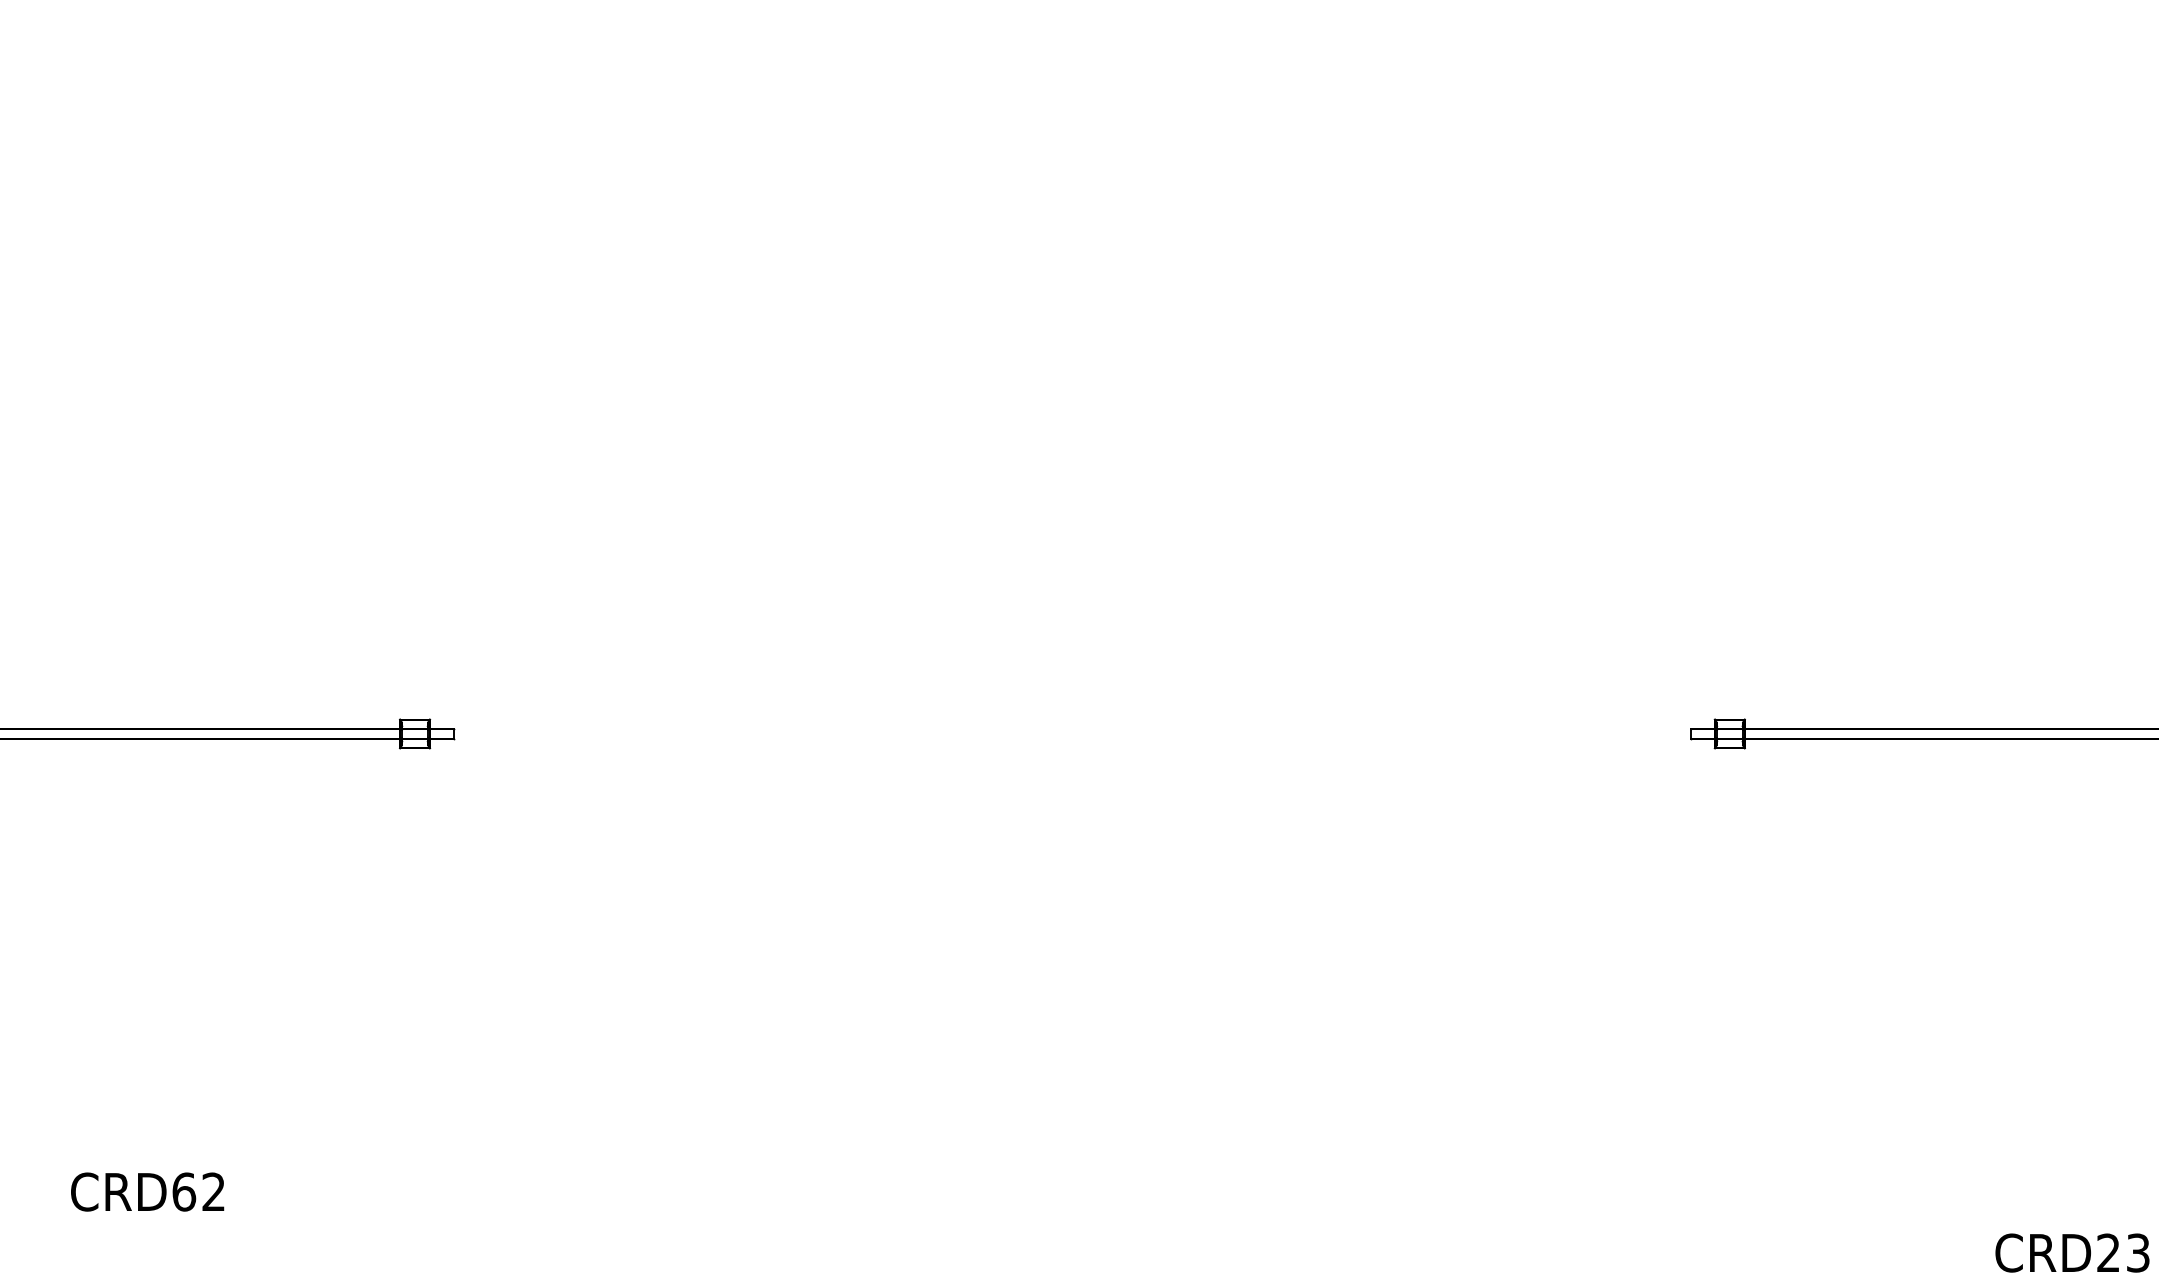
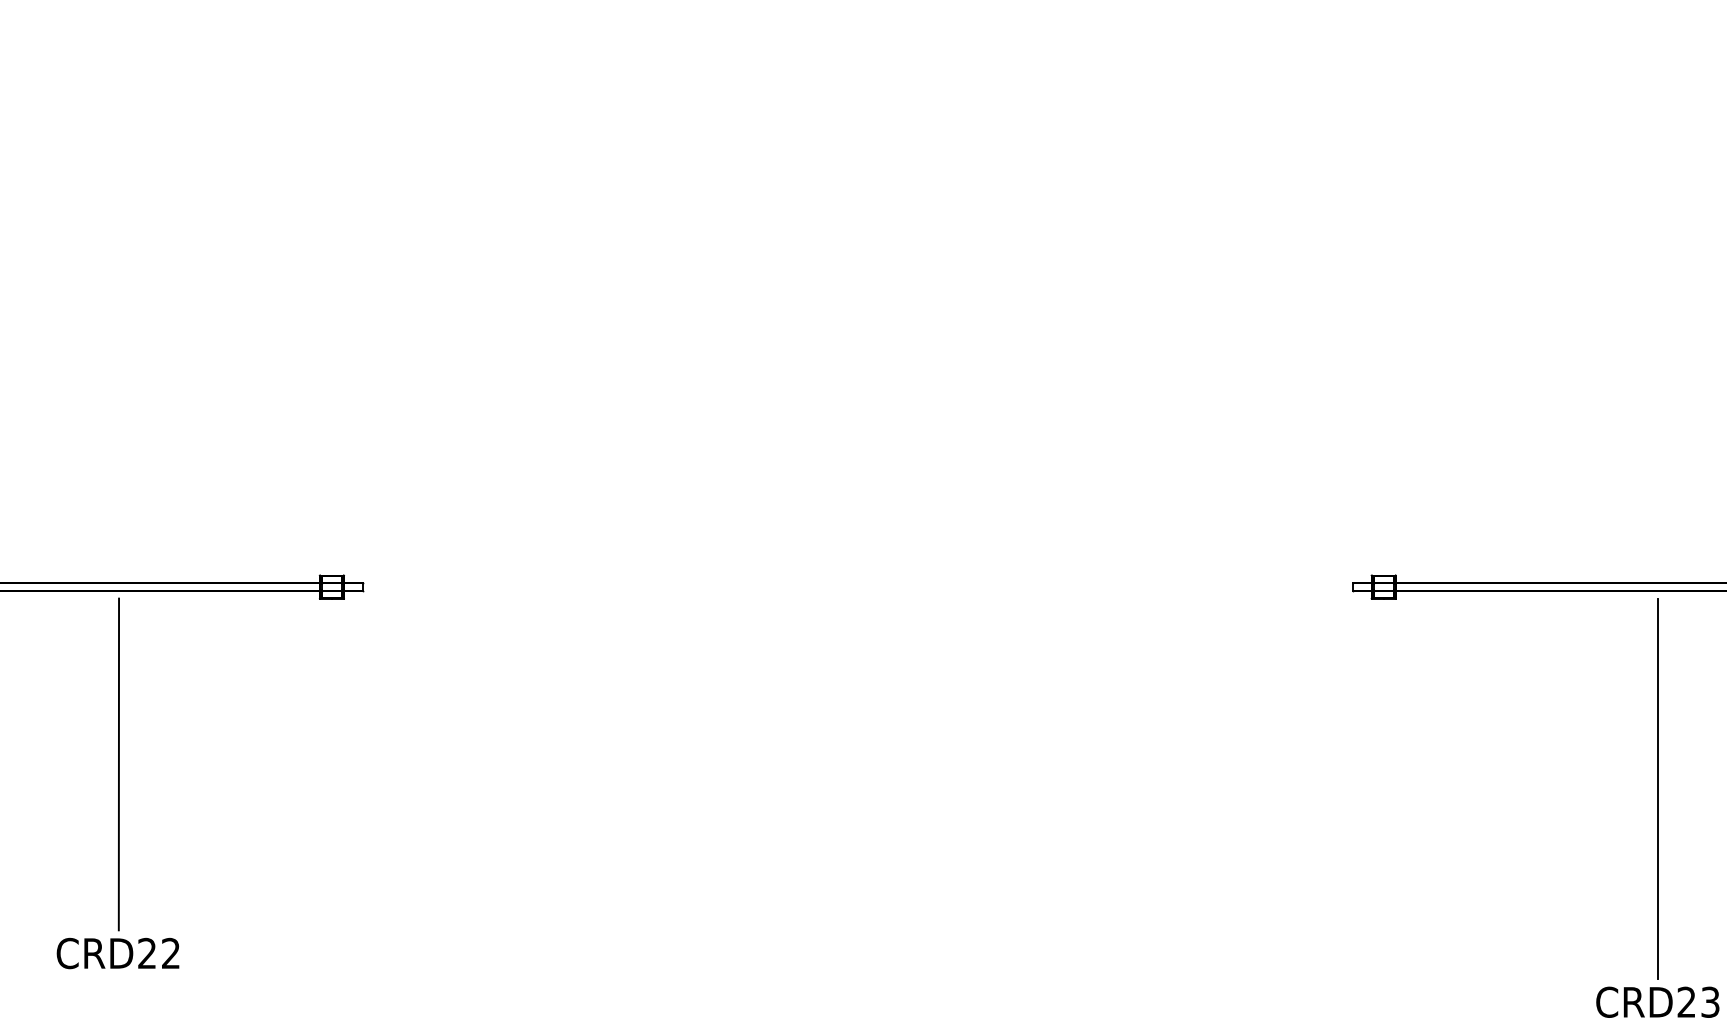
line: (148, 955) -> (118, 764), added
line: (2073, 985) -> (1658, 788), added
text: (184, 1192) -> (147, 953), CRD62 -> CRD22

